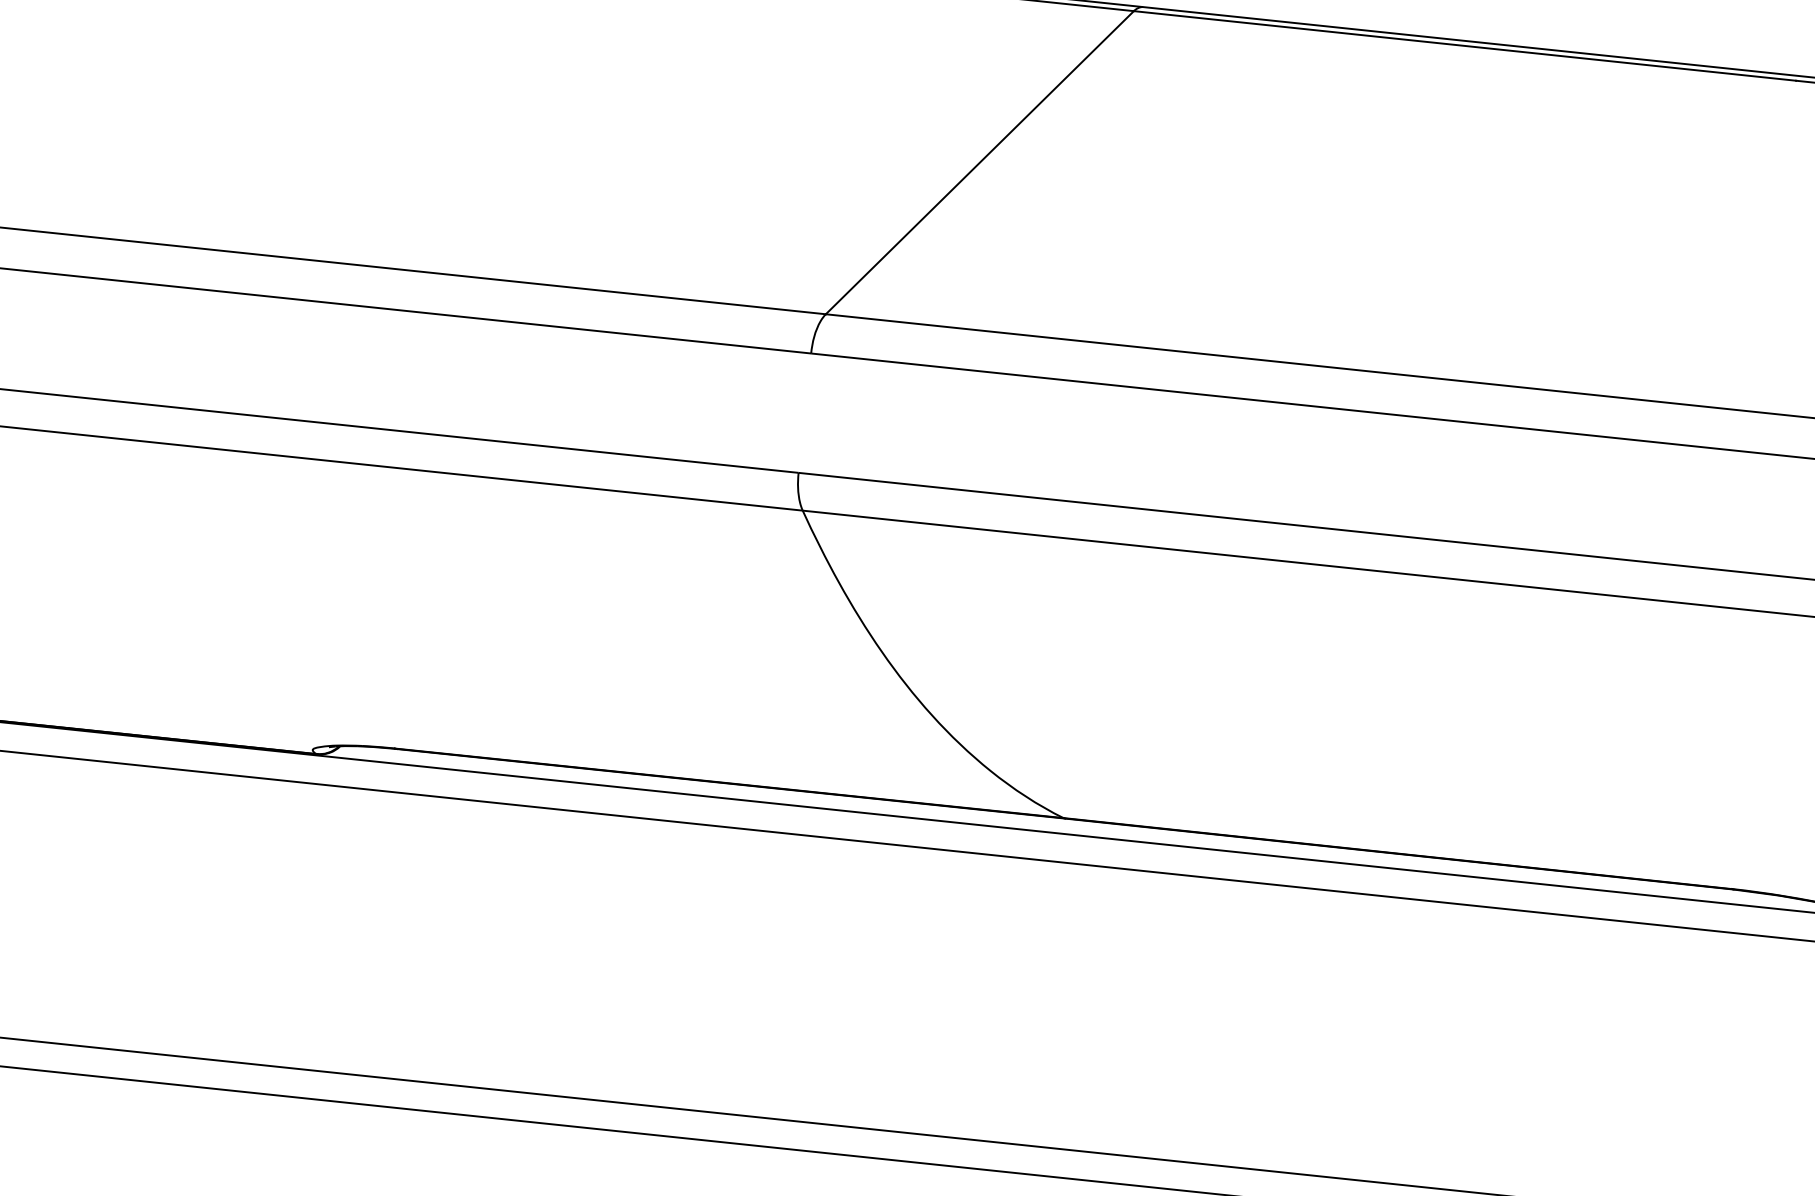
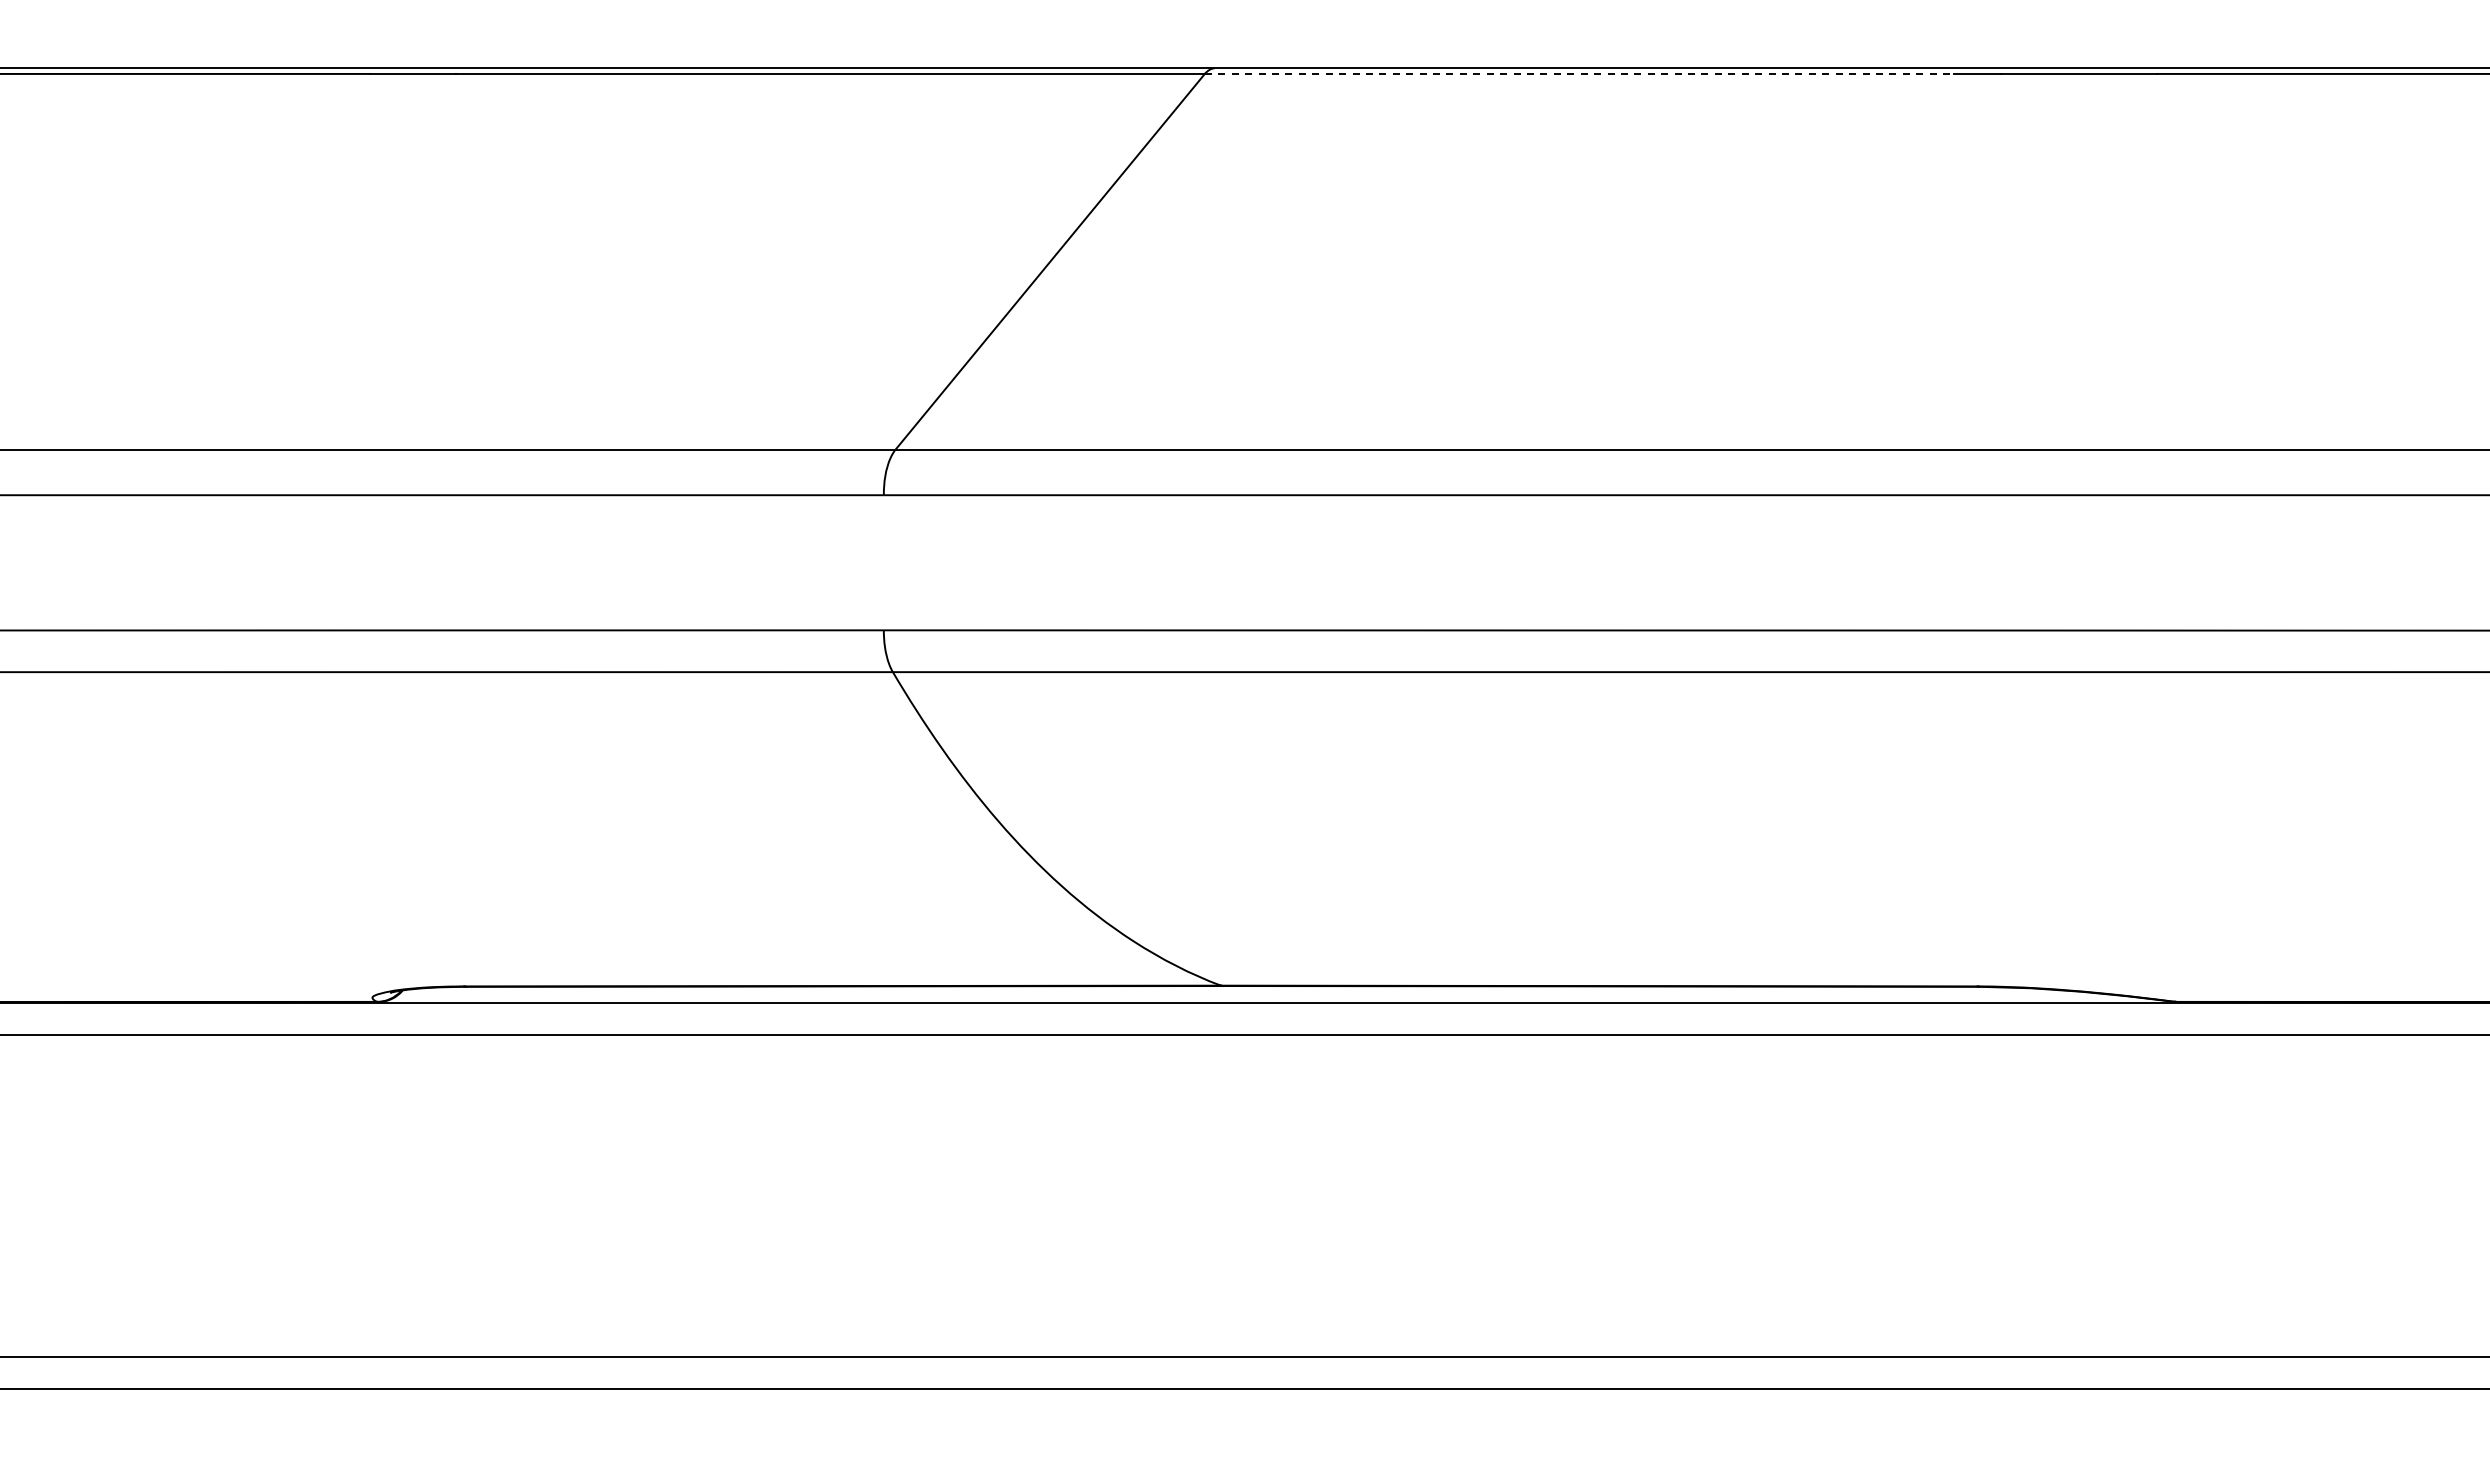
line: (1464, 45) -> (1579, 73), solid -> dashed

